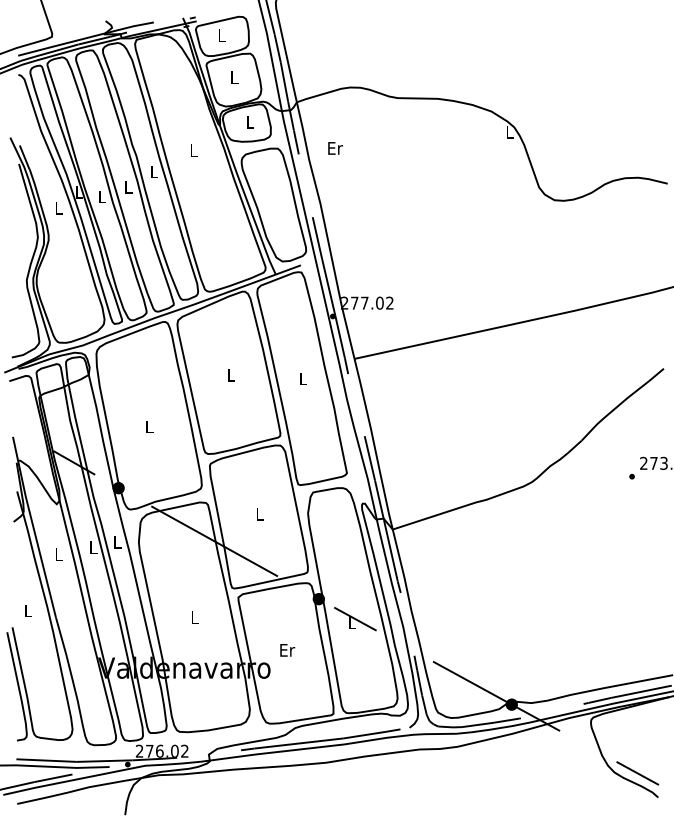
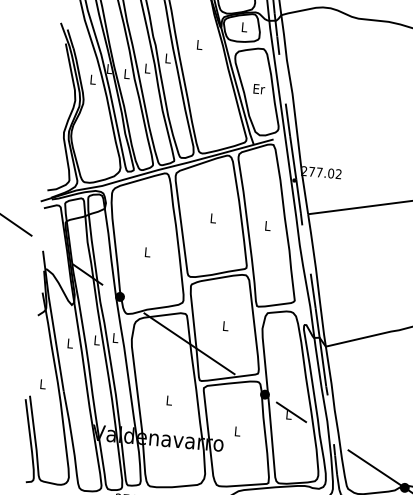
text: (335, 148) -> (259, 89), moved
text: (287, 650) -> (237, 431), Er -> L

